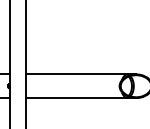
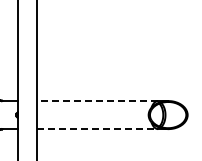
line: (76, 74) -> (97, 101), solid -> dashed
line: (77, 98) -> (98, 129), solid -> dashed

